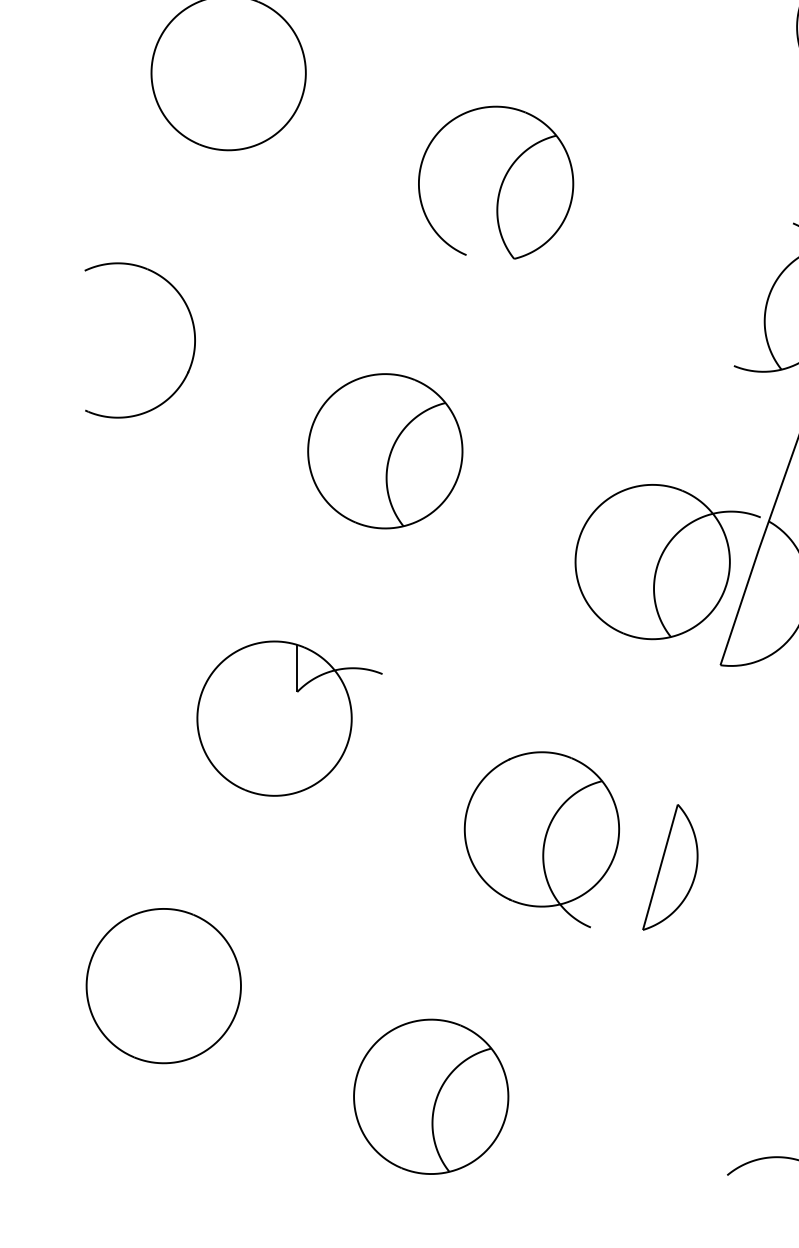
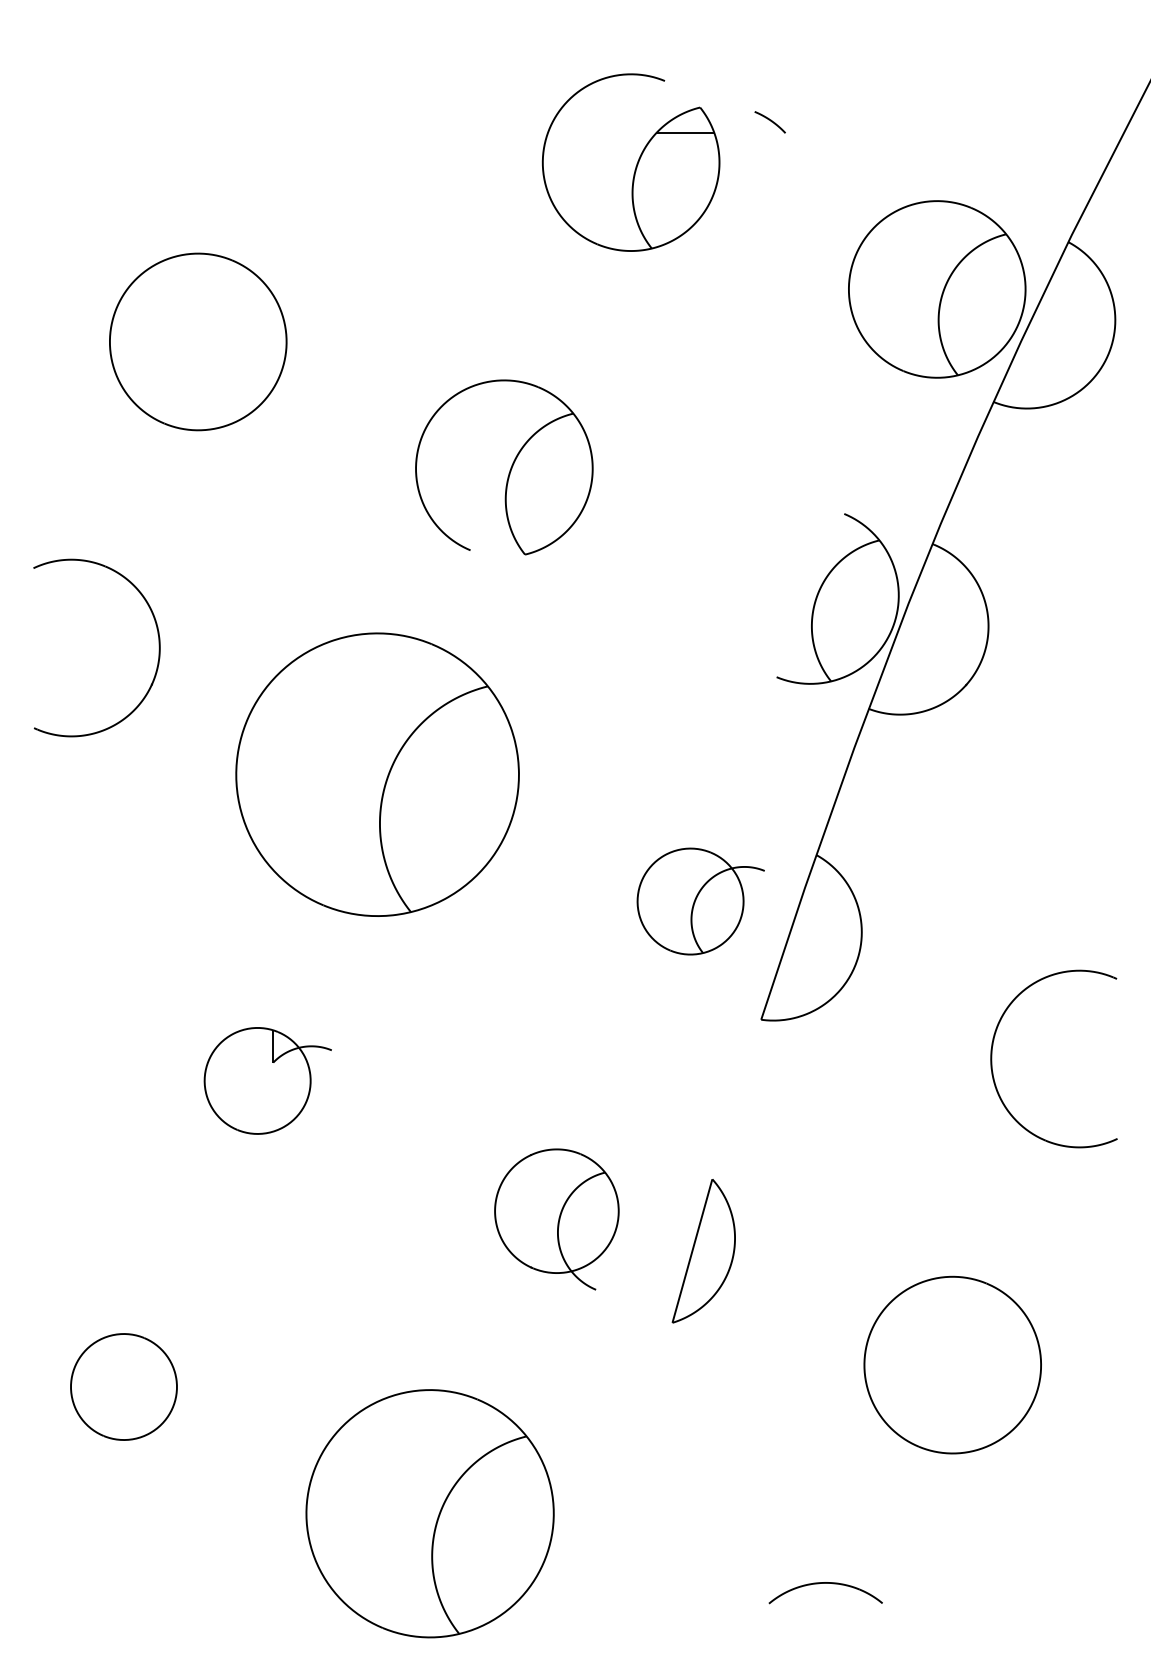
part: (385, 450) -> (377, 774), size x1.6
part: (667, 561) -> (700, 901), size x0.6
part: (289, 718) -> (267, 1080), size x0.6
part: (541, 839) -> (556, 1219), size x0.7
part: (163, 985) -> (123, 1386), size x0.6
part: (430, 1096) -> (429, 1513), size x1.4

